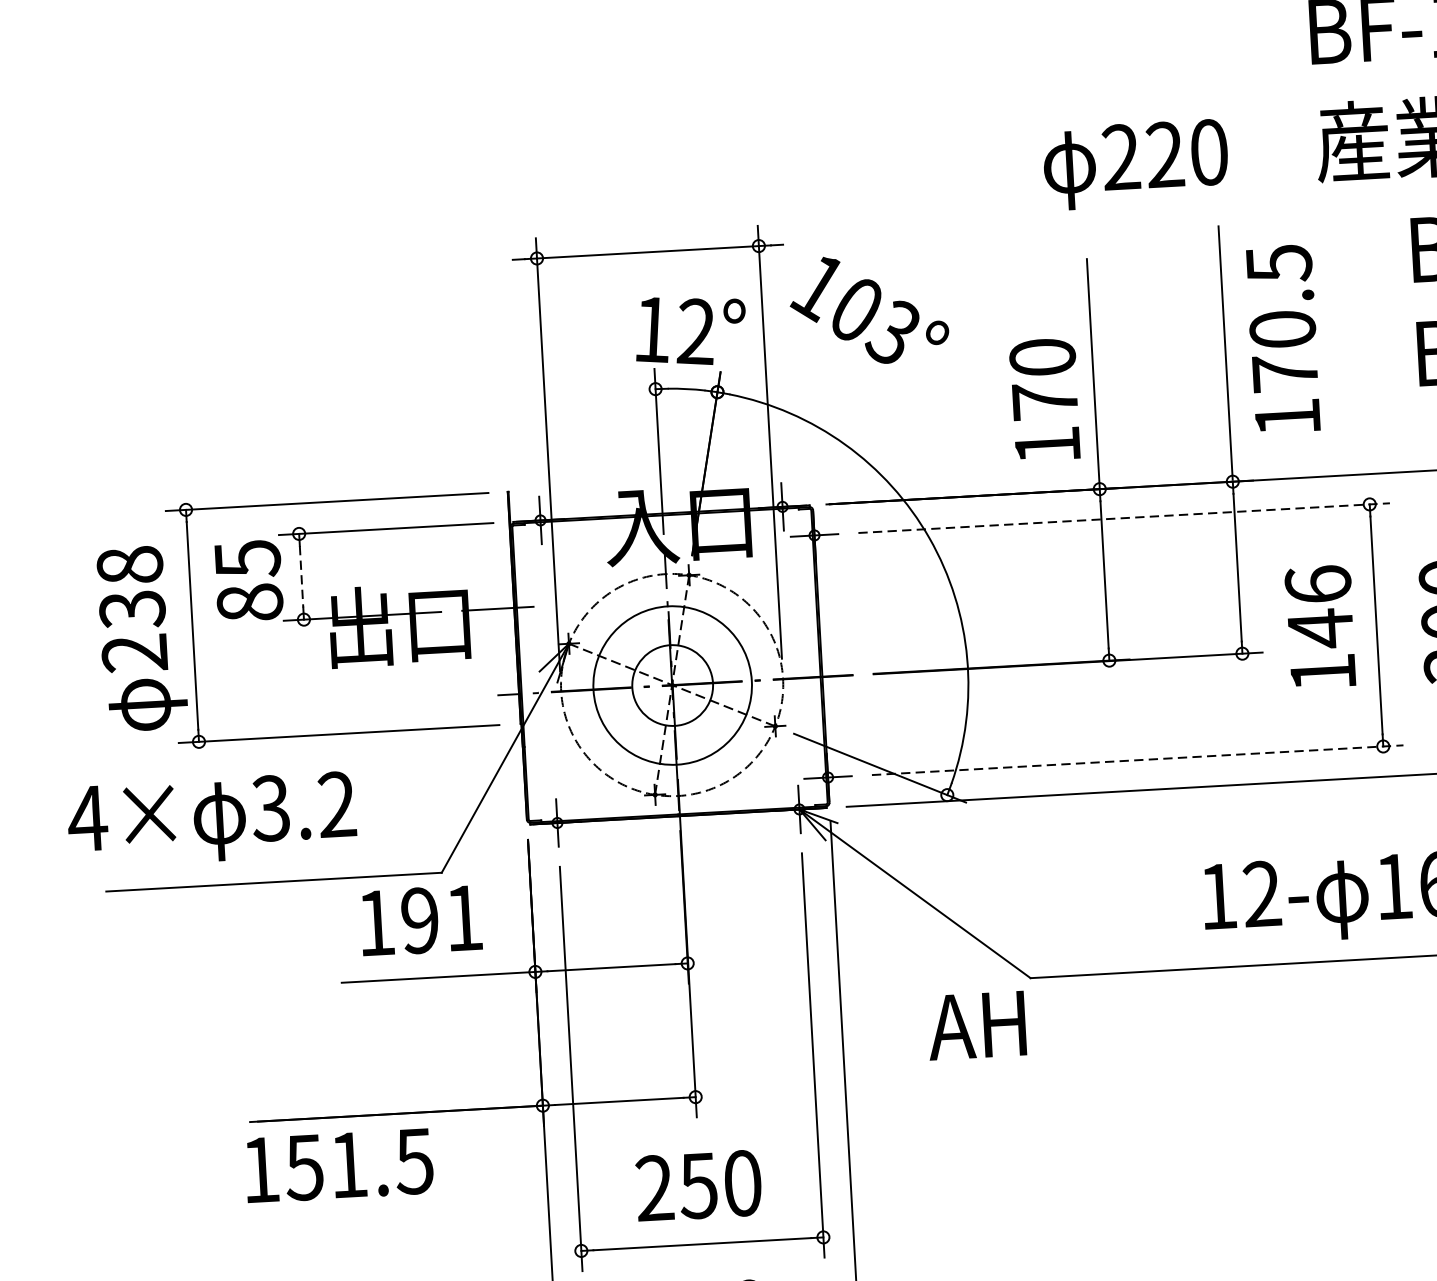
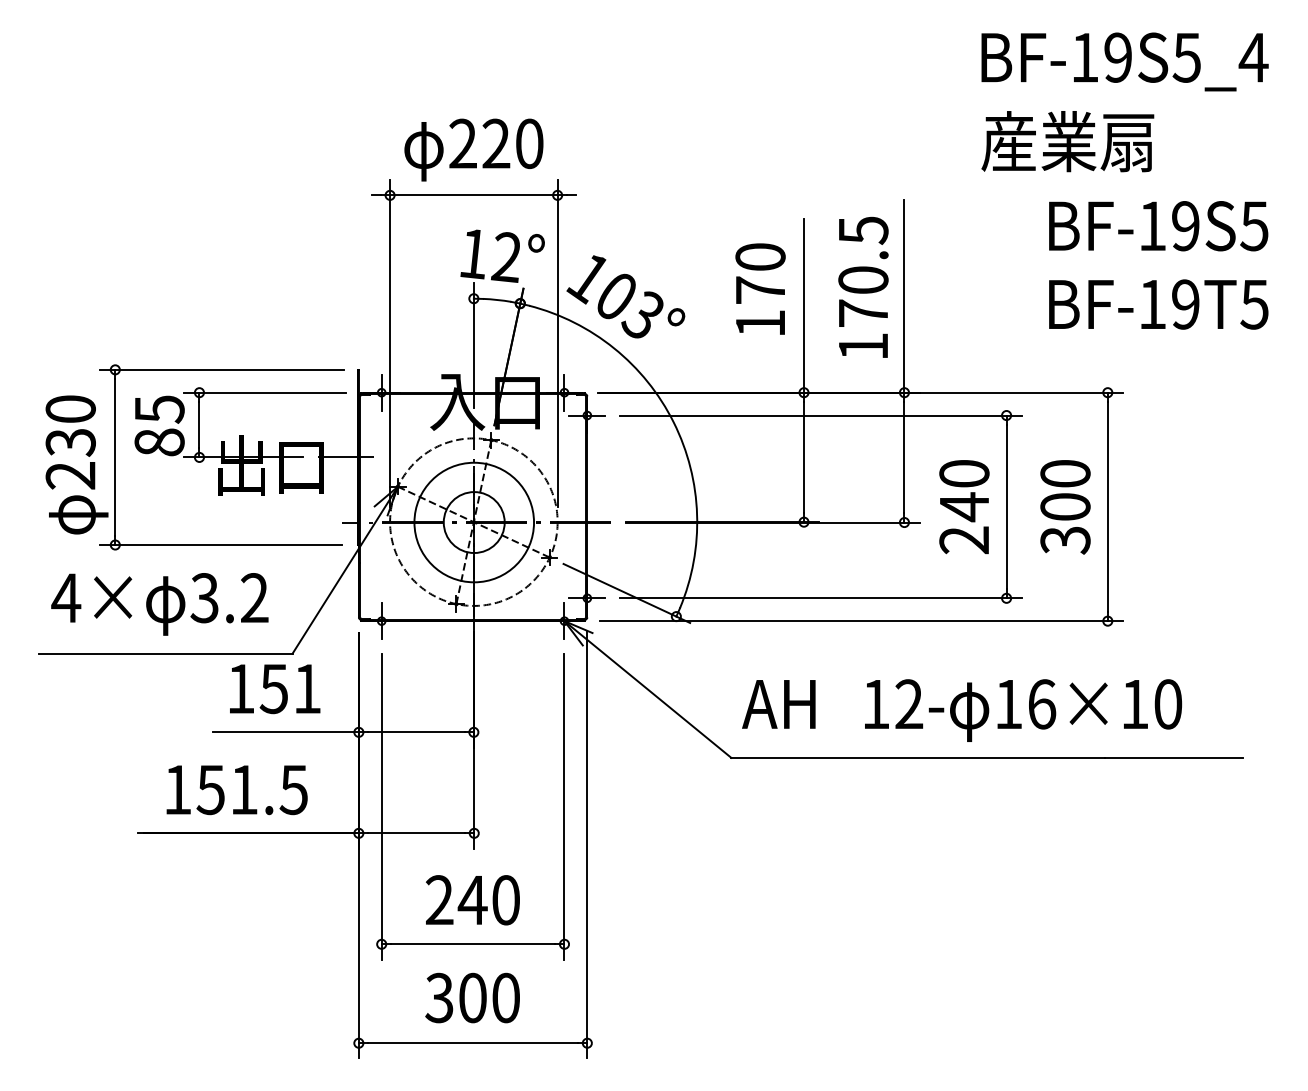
text: (1135, 164) -> (473, 149), moved
text: (868, 309) -> (625, 296), moved
text: (1283, 337) -> (863, 286), moved
text: (1044, 398) -> (760, 288), moved
line: (1124, 518) -> (821, 415), dashed -> solid
text: (129, 564) -> (70, 408), 238 -> 230
line: (301, 577) -> (199, 425), dashed -> solid
text: (1320, 627) -> (964, 506), 146 -> 240
line: (1138, 760) -> (821, 598), dashed -> solid
text: (211, 820) -> (159, 604), moved
text: (419, 920) -> (273, 688), 191 -> 151
text: (976, 1025) -> (778, 704), moved
text: (338, 1166) -> (236, 790), moved
text: (698, 1186) -> (472, 900), 250 -> 240

